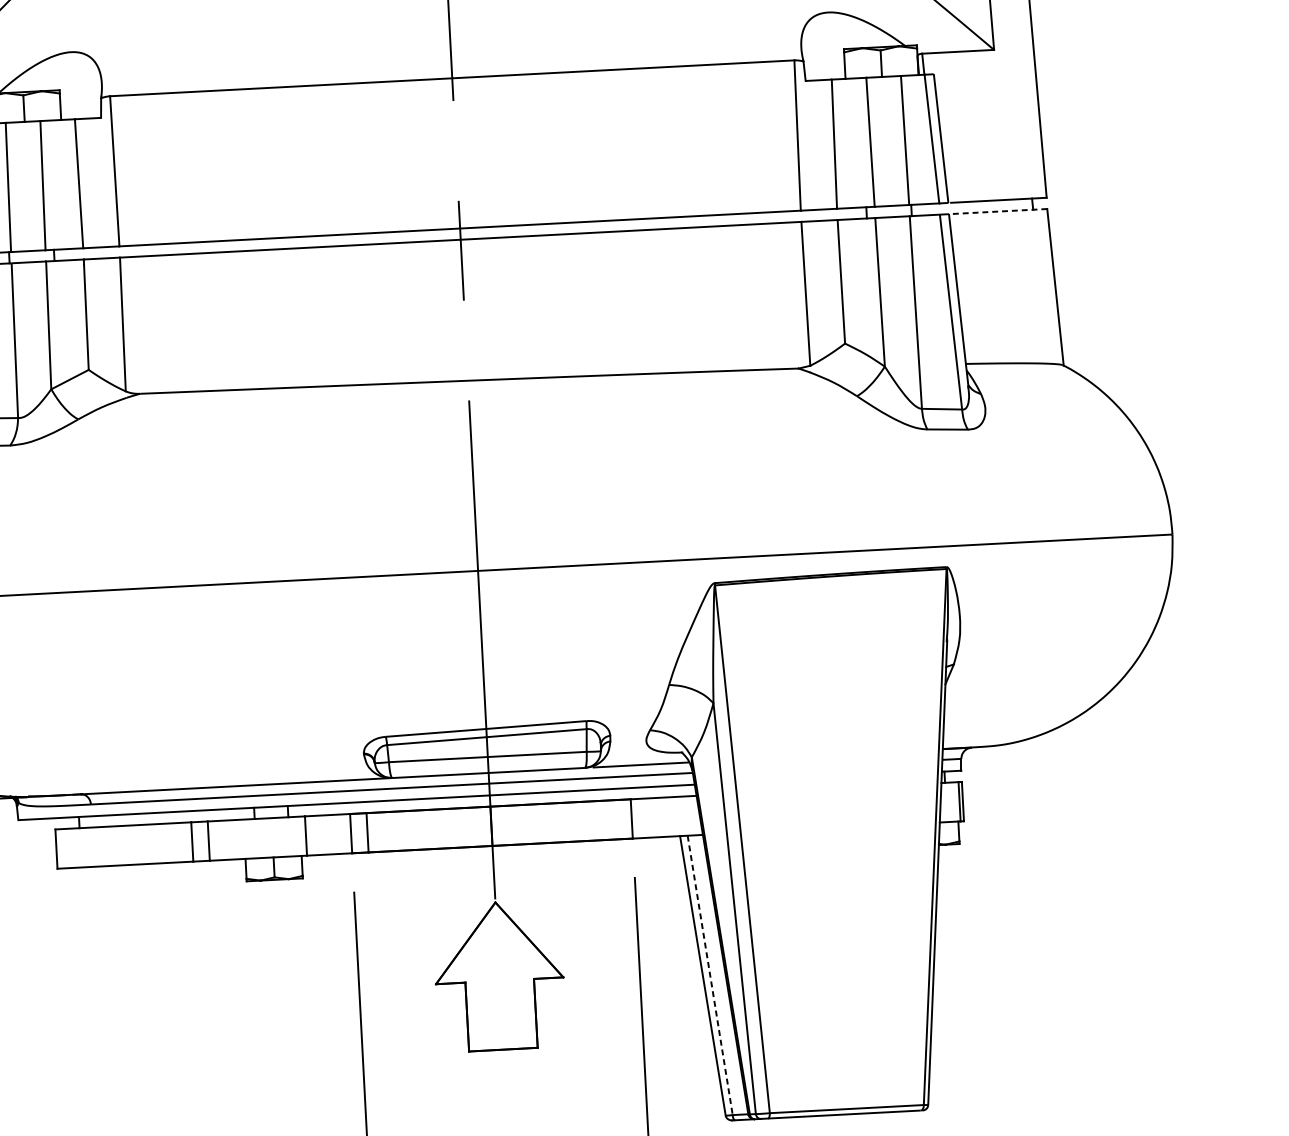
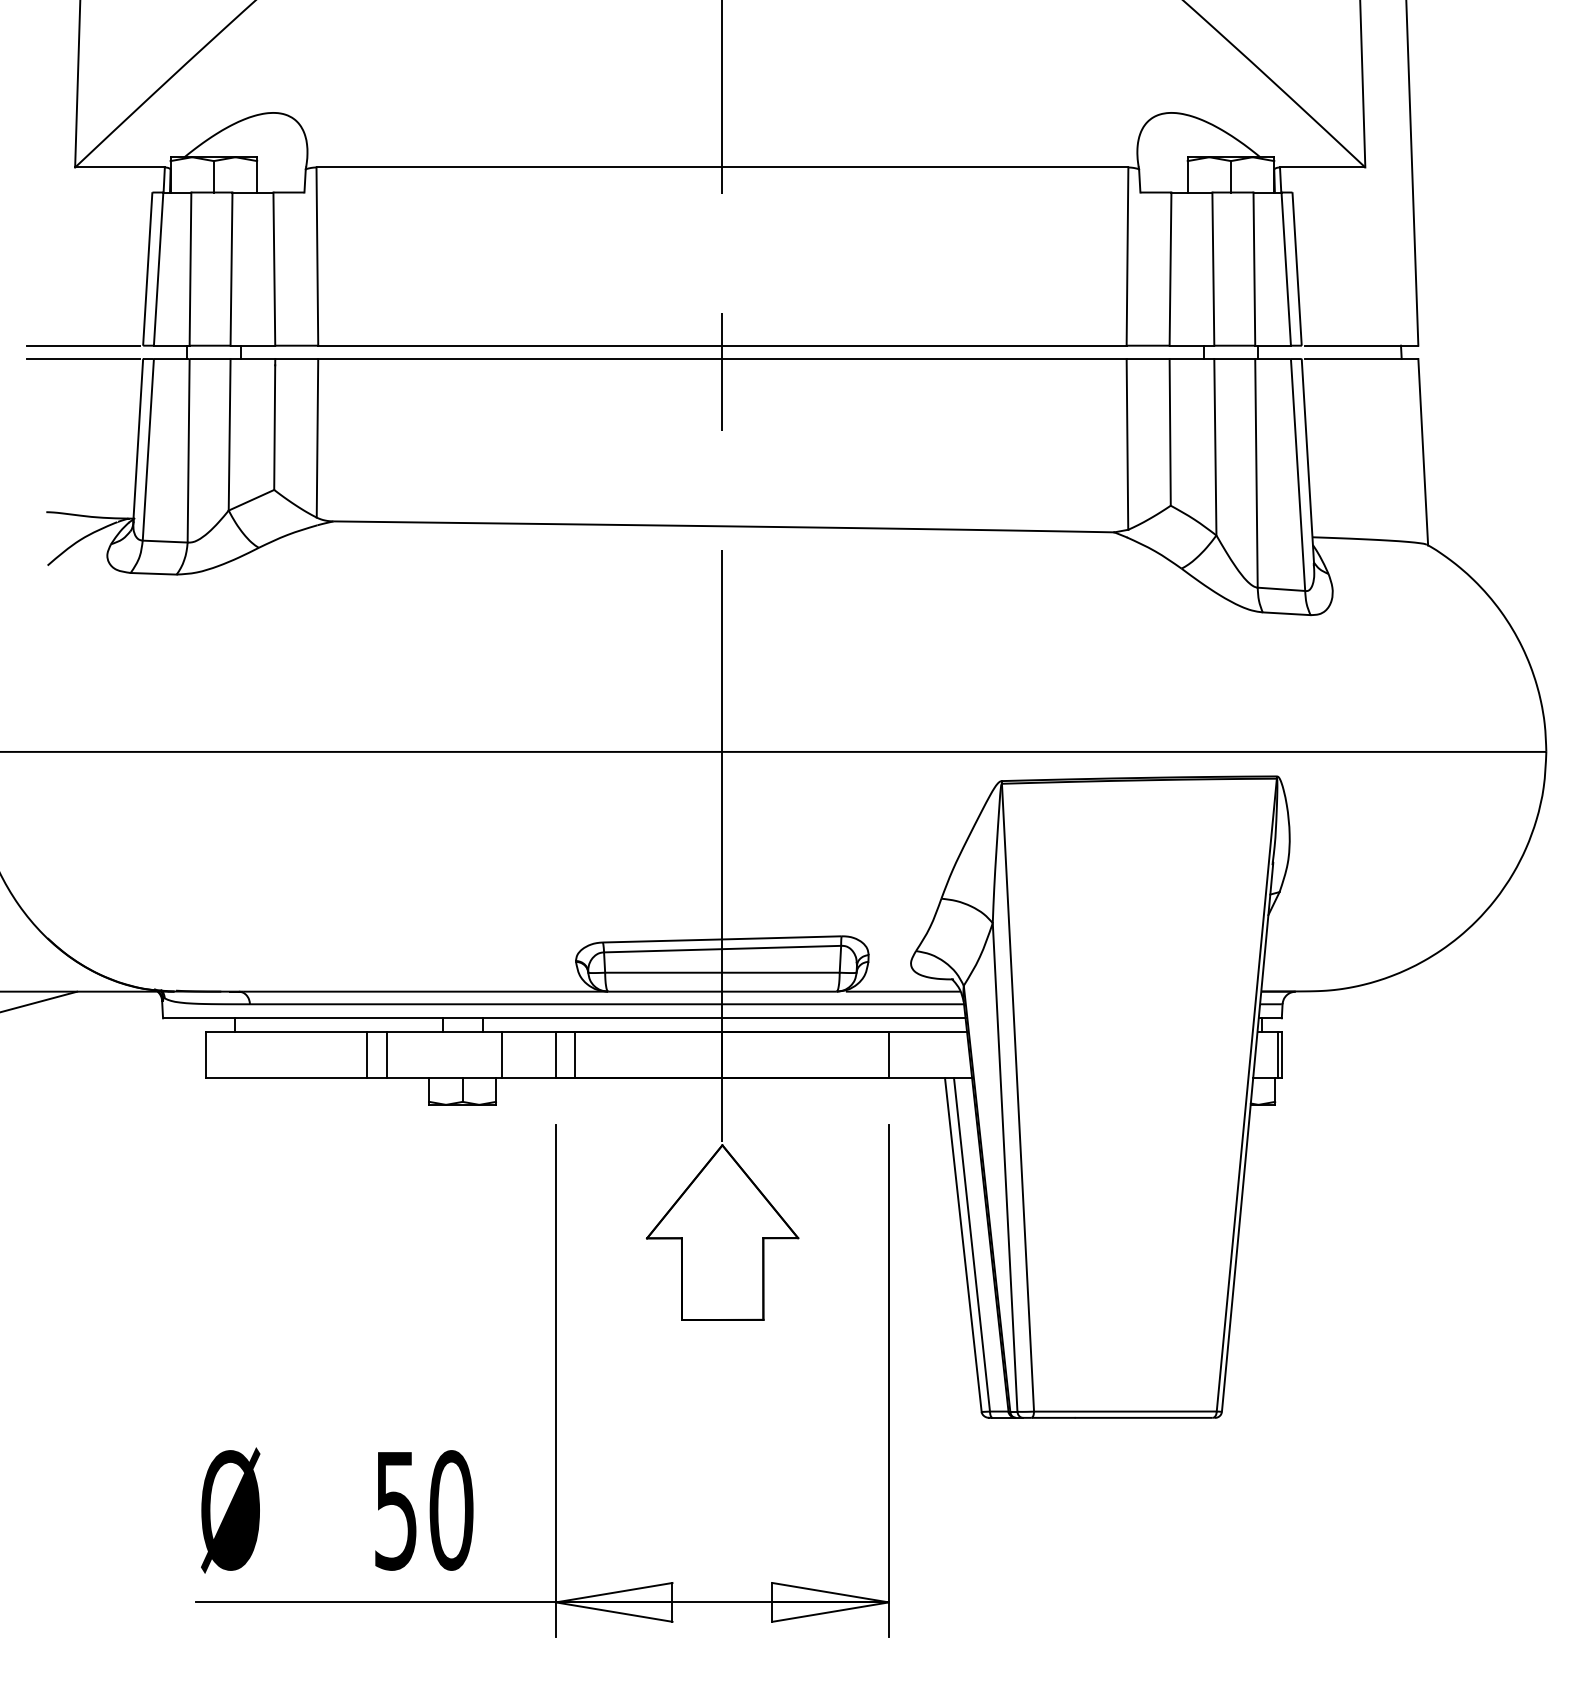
line: (999, 211) -> (1361, 359), dashed -> solid
line: (710, 975) -> (972, 1244), dashed -> solid

